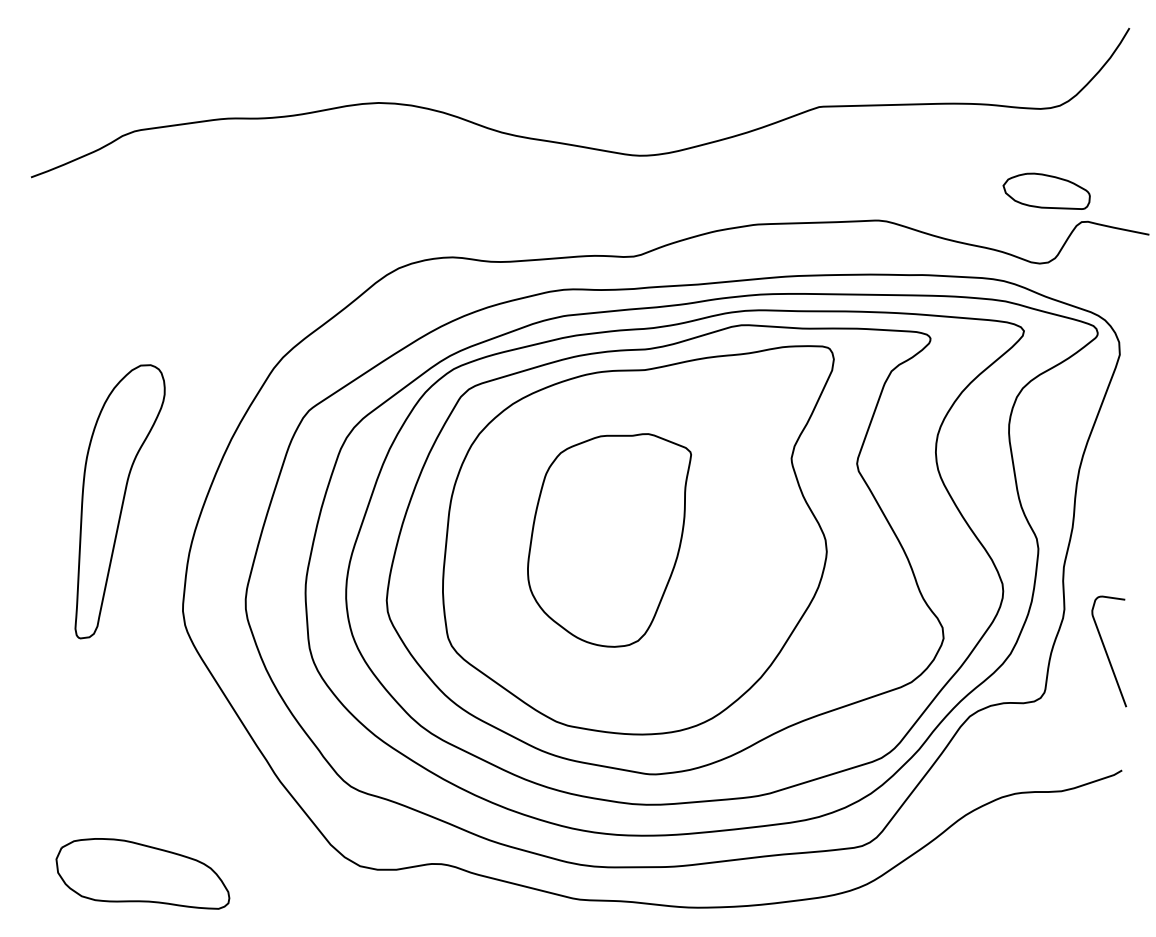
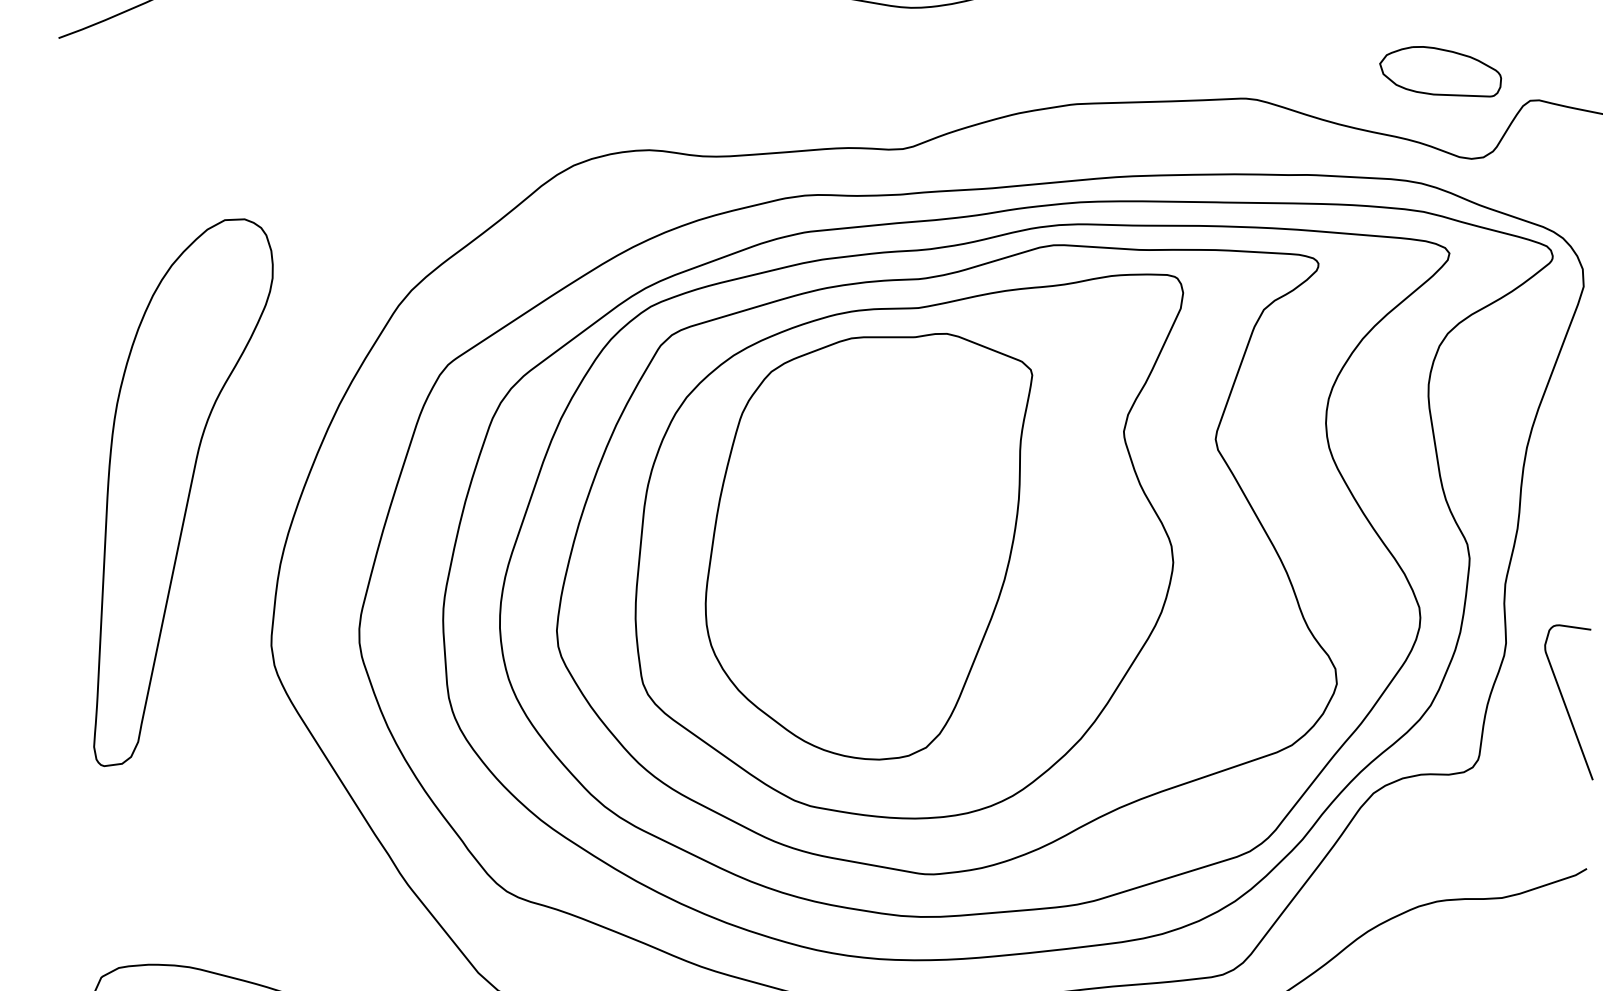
part: (1046, 190) -> (1440, 70), moved
part: (119, 501) -> (182, 492), size x1.43
part: (609, 540) -> (868, 546), size x1.43

